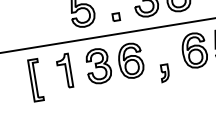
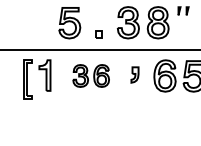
part: (113, 63) -> (90, 75), size x0.7
part: (164, 72) -> (134, 74), moved
part: (35, 80) -> (27, 79), moved

